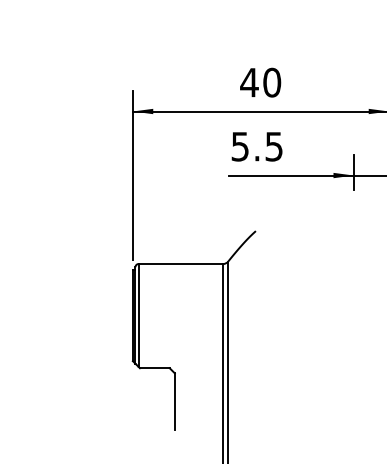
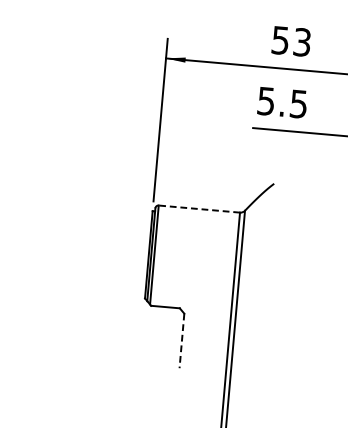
text: (260, 82) -> (291, 41), 40 -> 53
line: (180, 264) -> (198, 209), solid -> dashed
line: (174, 402) -> (181, 341), solid -> dashed

